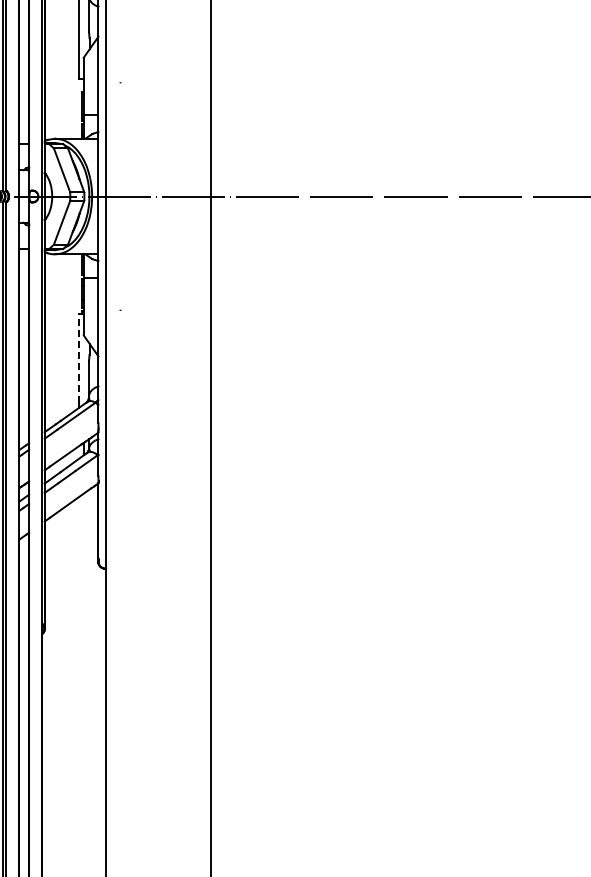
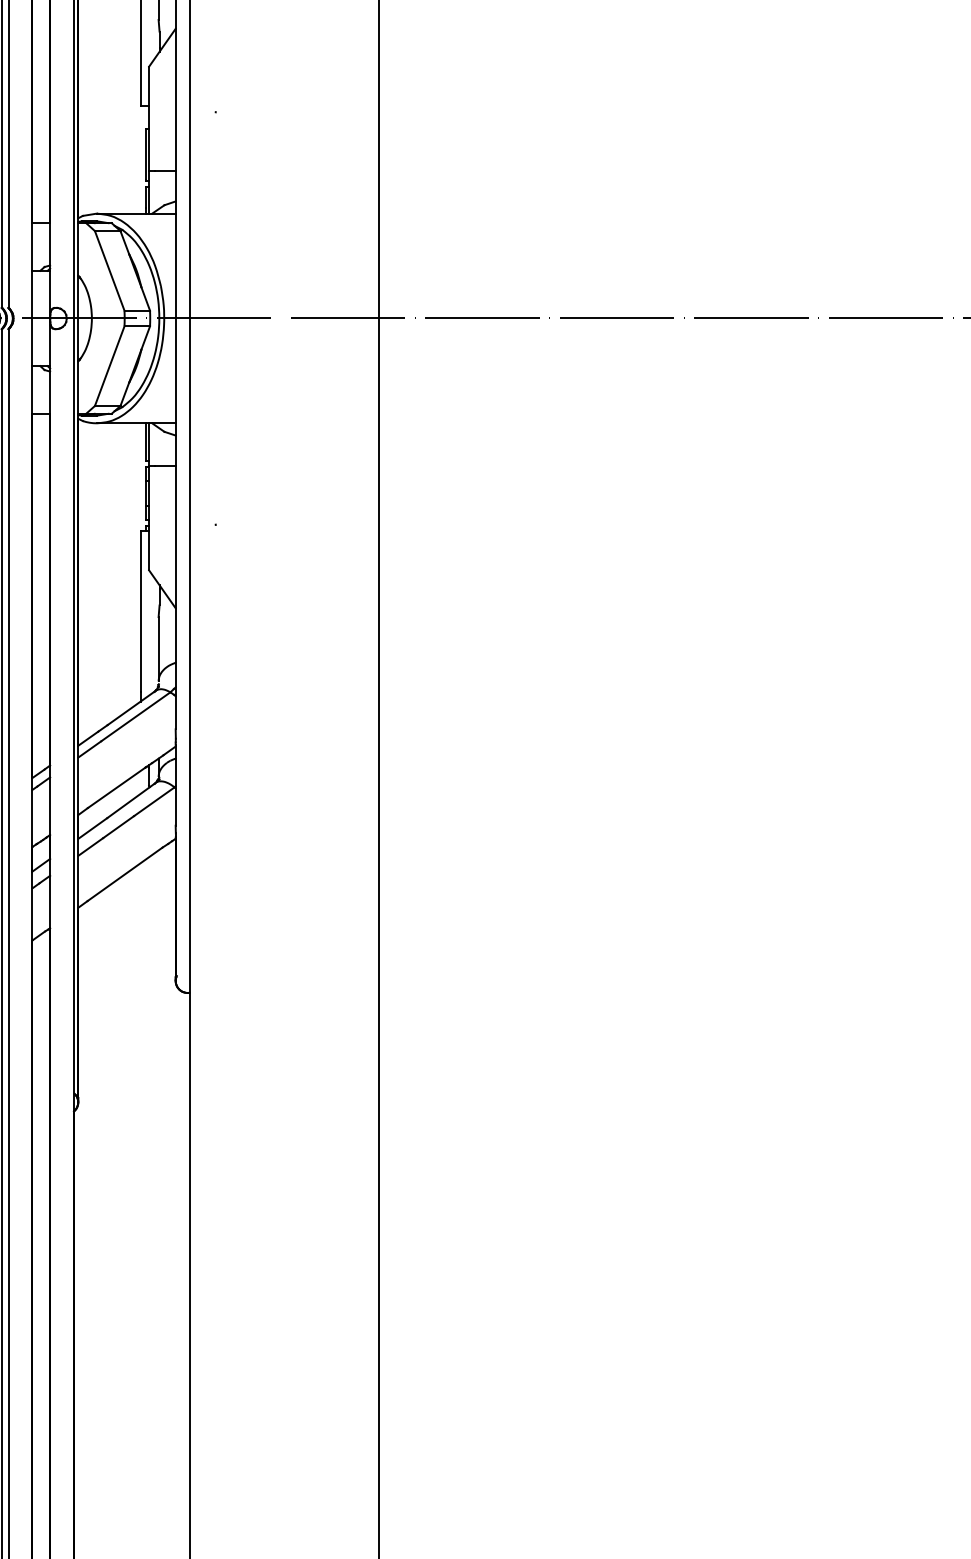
line: (79, 357) -> (141, 610), dashed -> solid

